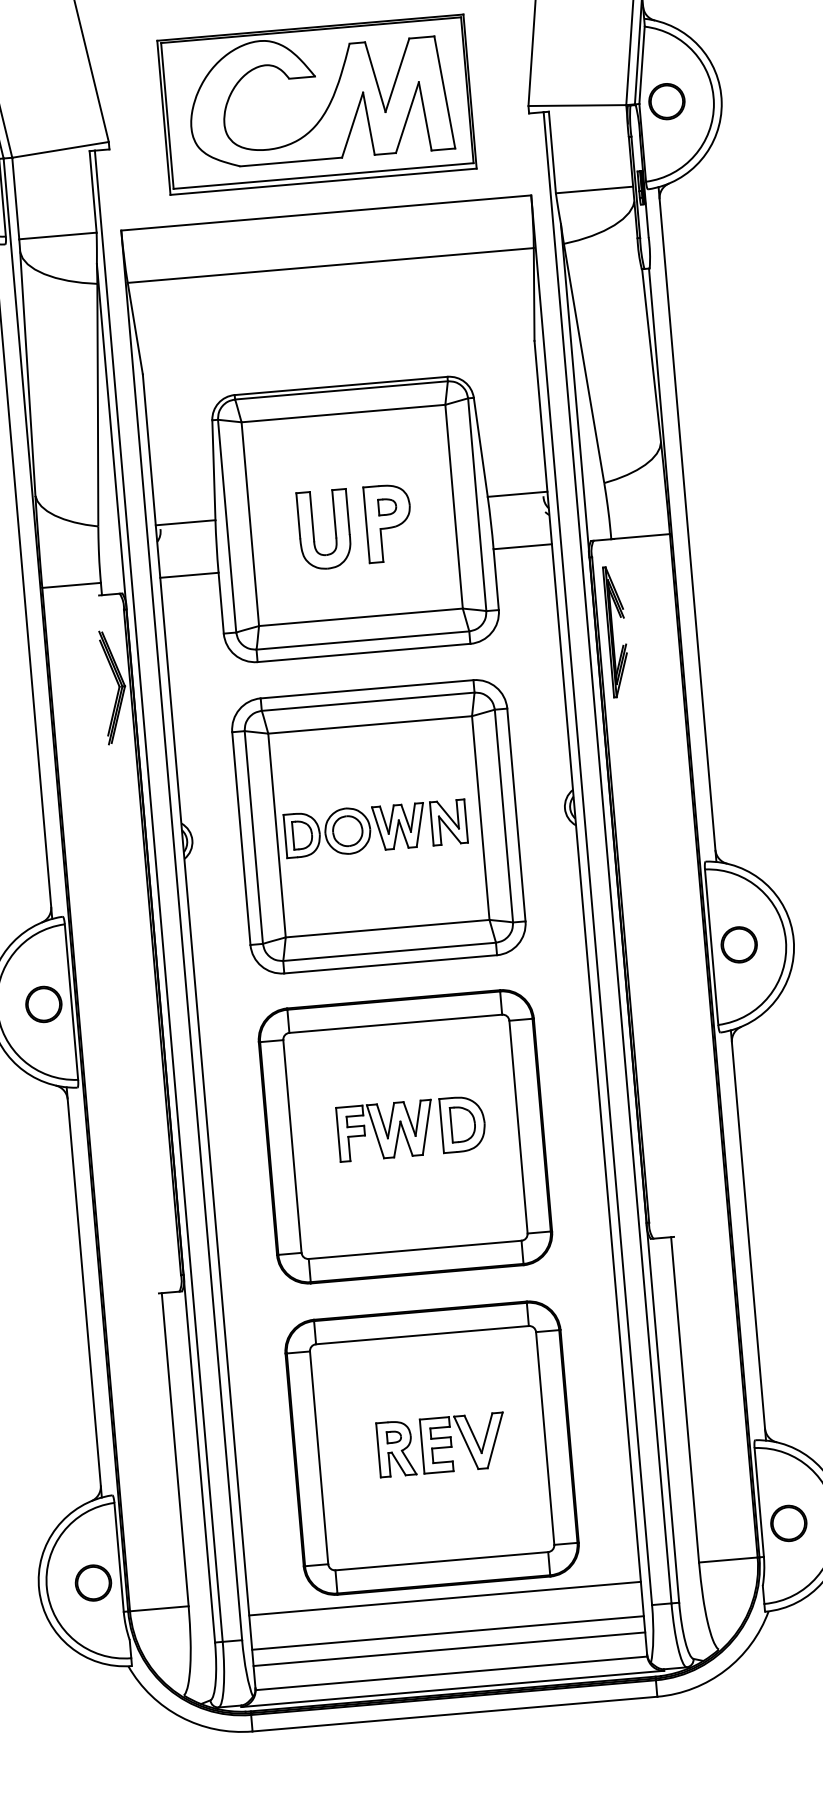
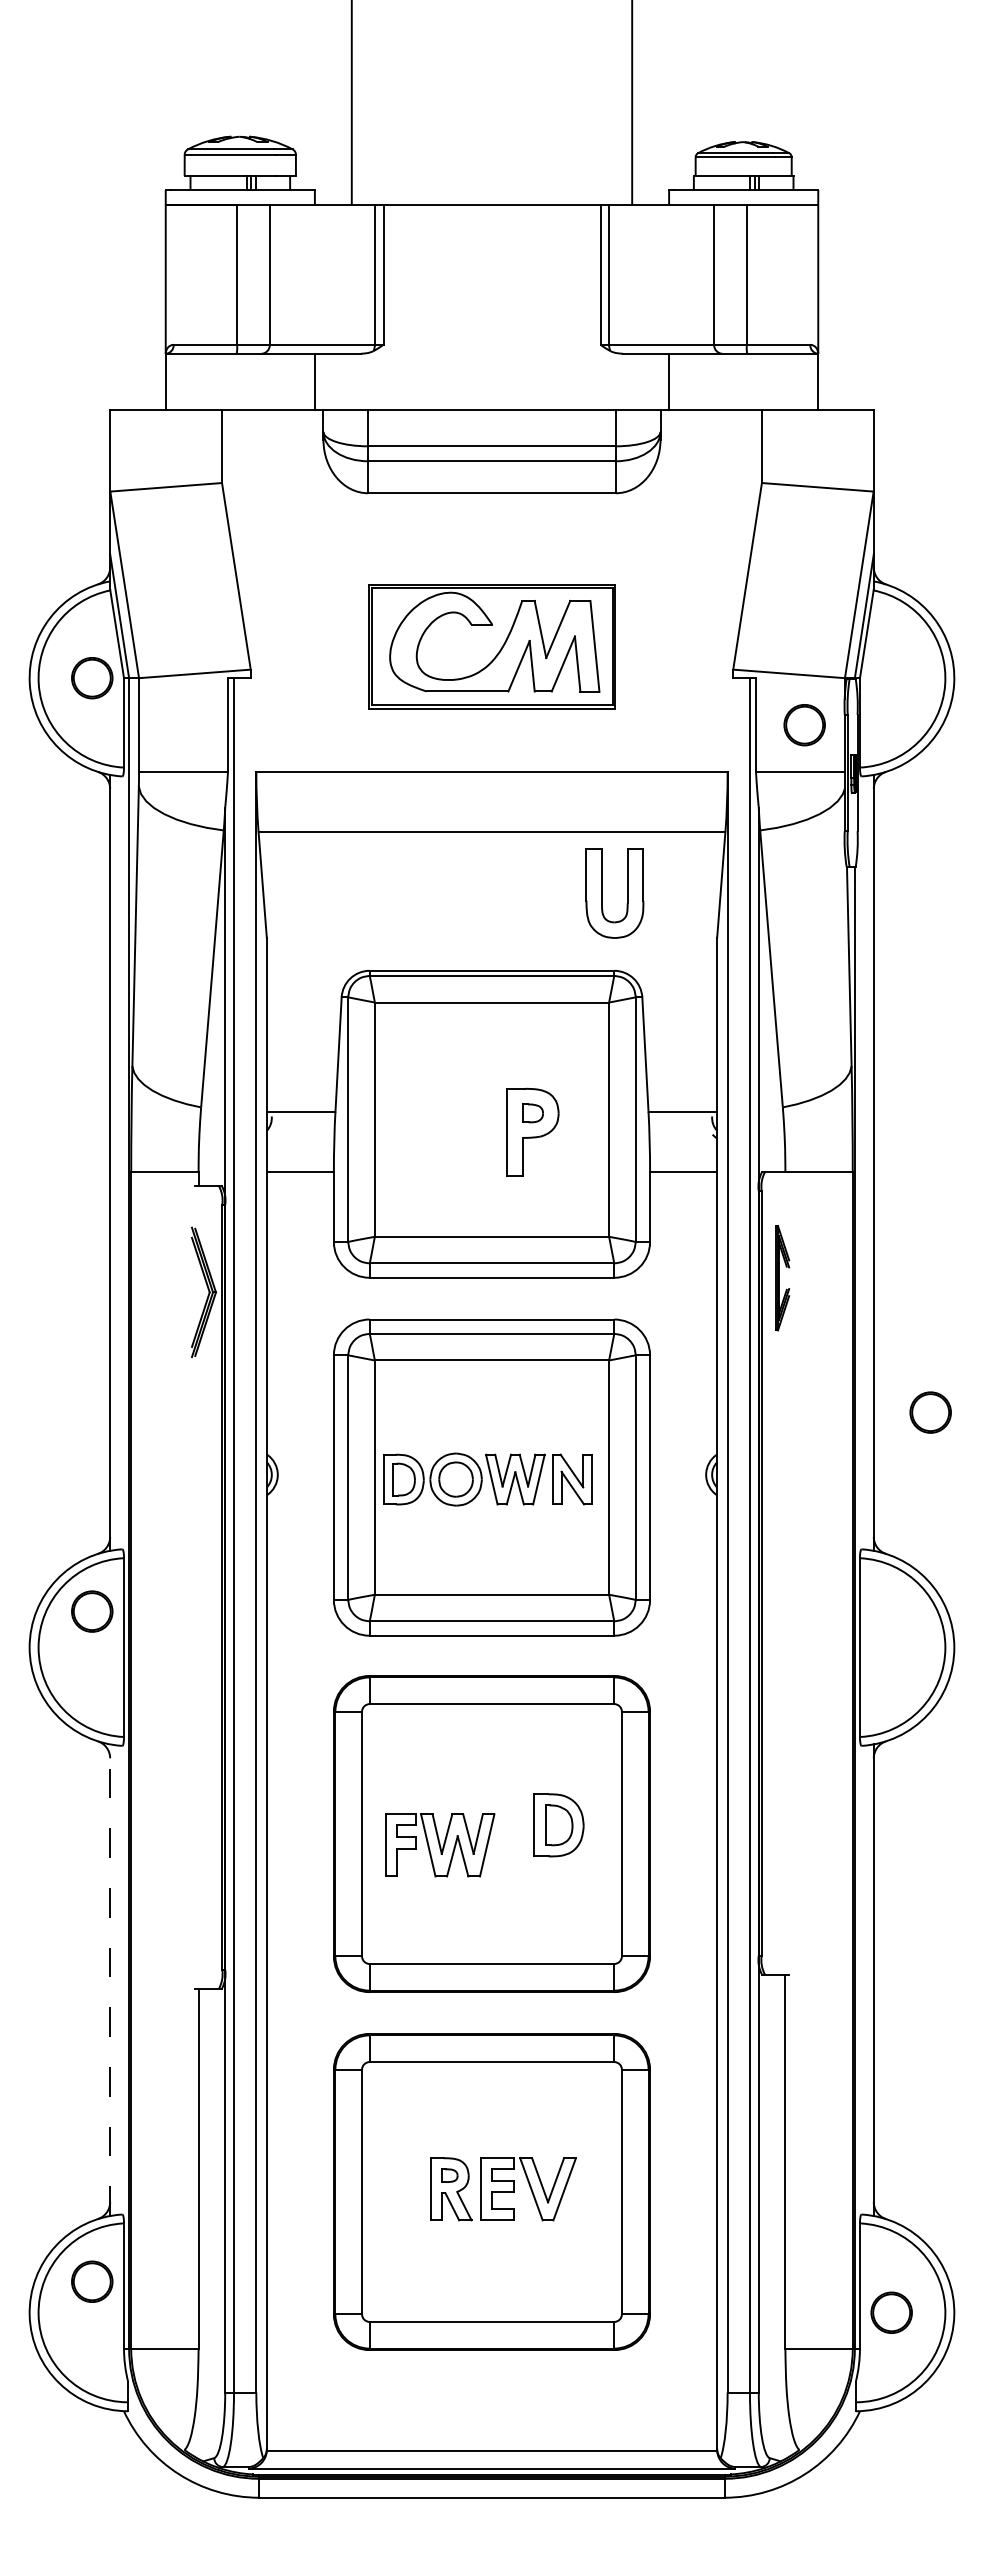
part: (666, 101) -> (804, 725), moved
part: (316, 104) -> (491, 647), size x0.7
part: (313, 530) -> (602, 893), moved
part: (616, 631) -> (782, 1277), size x0.7
part: (739, 944) -> (930, 1412), moved
part: (44, 1004) -> (92, 1611), moved
part: (386, 1130) -> (440, 1845), moved
line: (84, 1292) -> (110, 1980), solid -> dashed
part: (93, 1582) -> (92, 2281), moved
line: (444, 1599) -> (491, 2365), removed
line: (447, 1633) -> (491, 2404), removed
line: (448, 1649) -> (491, 2423), removed

